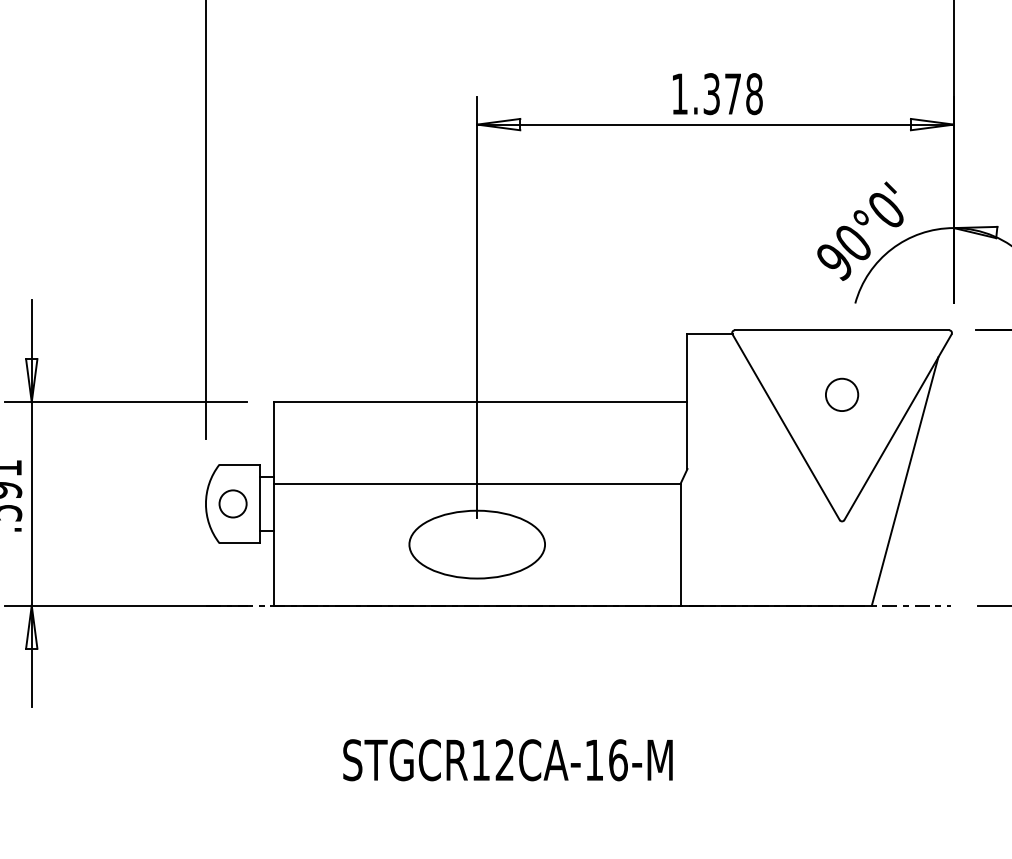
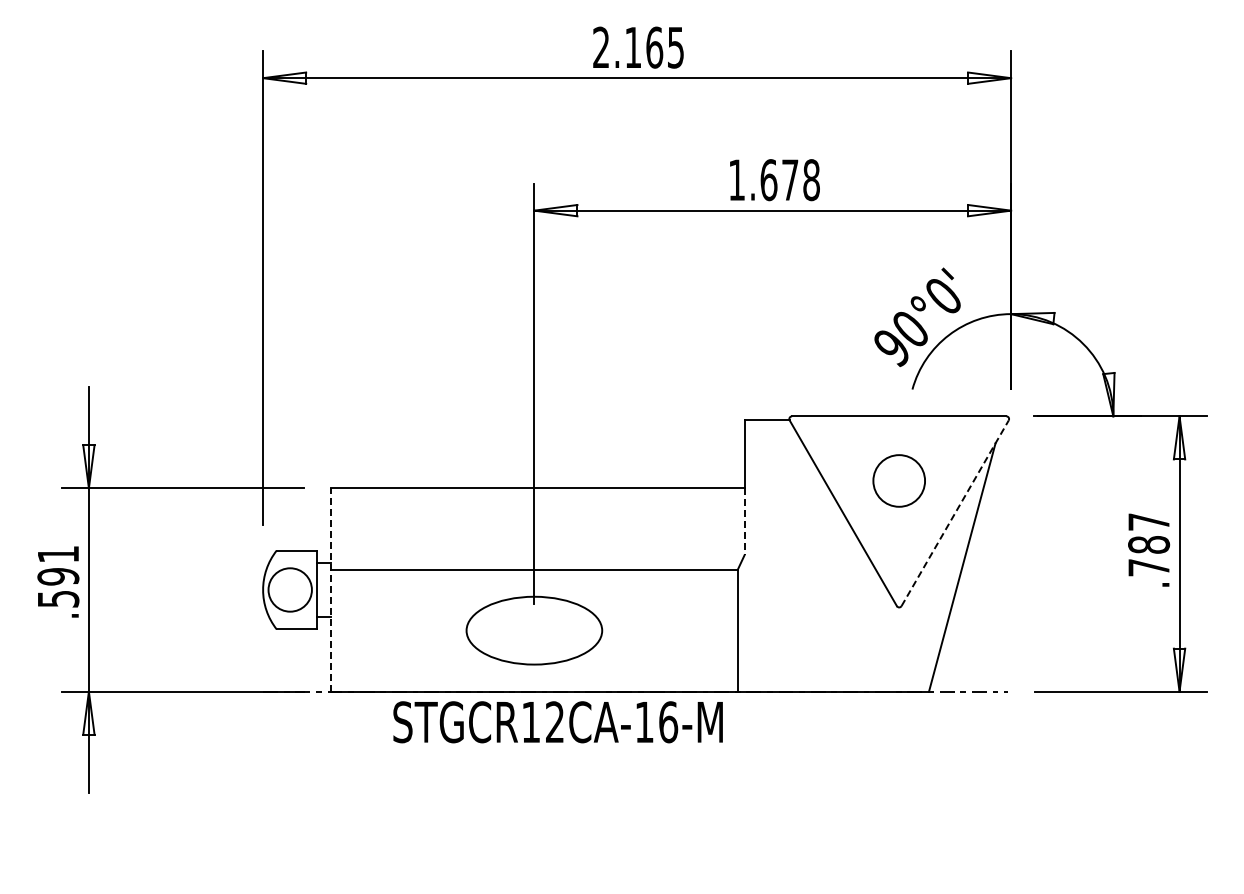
text: (711, 94) -> (768, 180), 1.378 -> 1.678
circle: (842, 394) -> (899, 480), size x1.6
line: (898, 426) -> (955, 512), solid -> dashed
line: (687, 436) -> (744, 522), solid -> dashed
circle: (232, 503) -> (289, 589), size x1.6
line: (273, 503) -> (330, 589), solid -> dashed
text: (507, 760) -> (557, 722), moved

